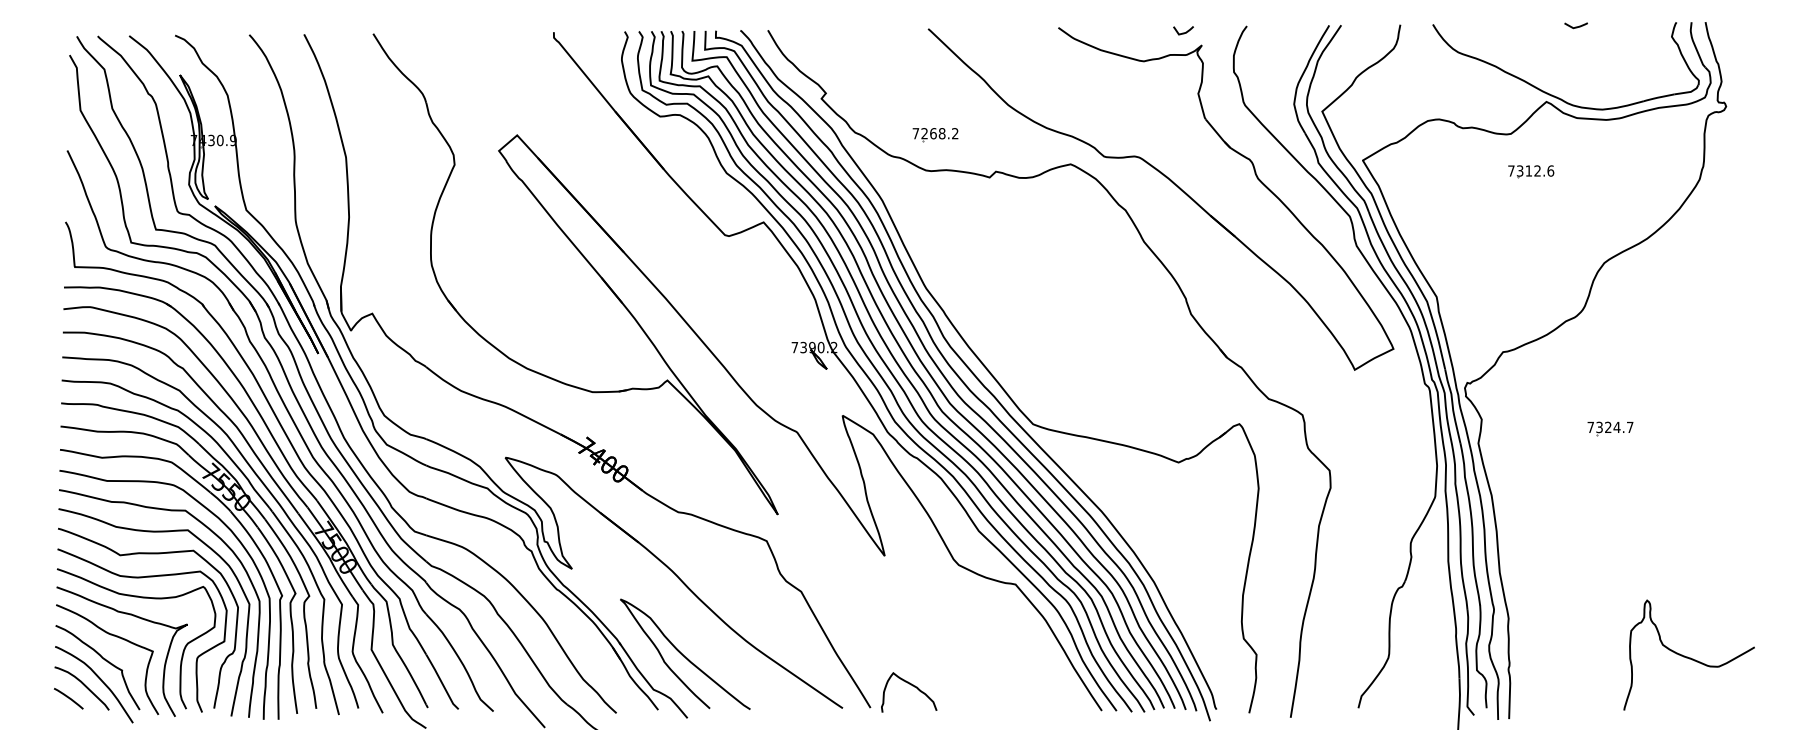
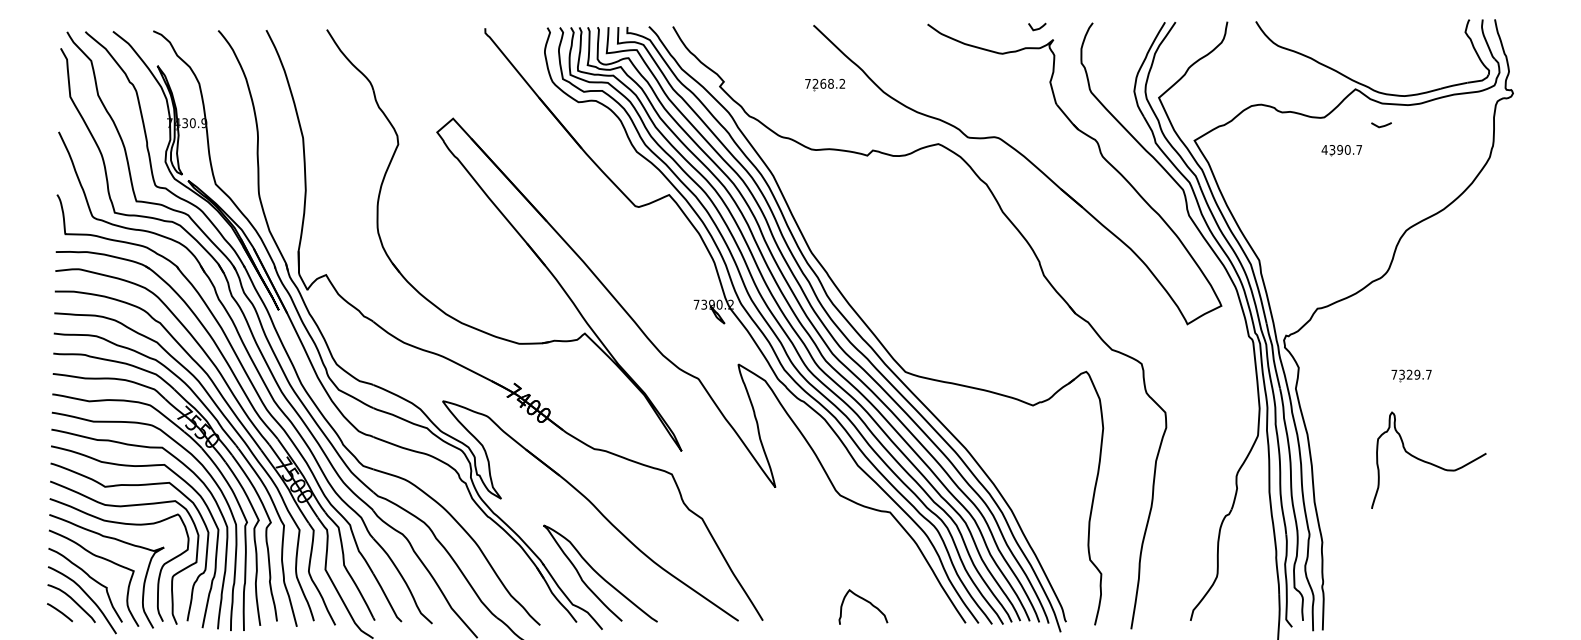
curve: (1575, 26) -> (1380, 125), moved
part: (935, 135) -> (825, 85), moved
text: (1530, 170) -> (1341, 149), 7312.6 -> 4390.7
text: (1616, 427) -> (1416, 374), 7324.7 -> 7329.7
curve: (1687, 656) -> (1427, 461), moved
curve: (912, 686) -> (866, 601), moved

